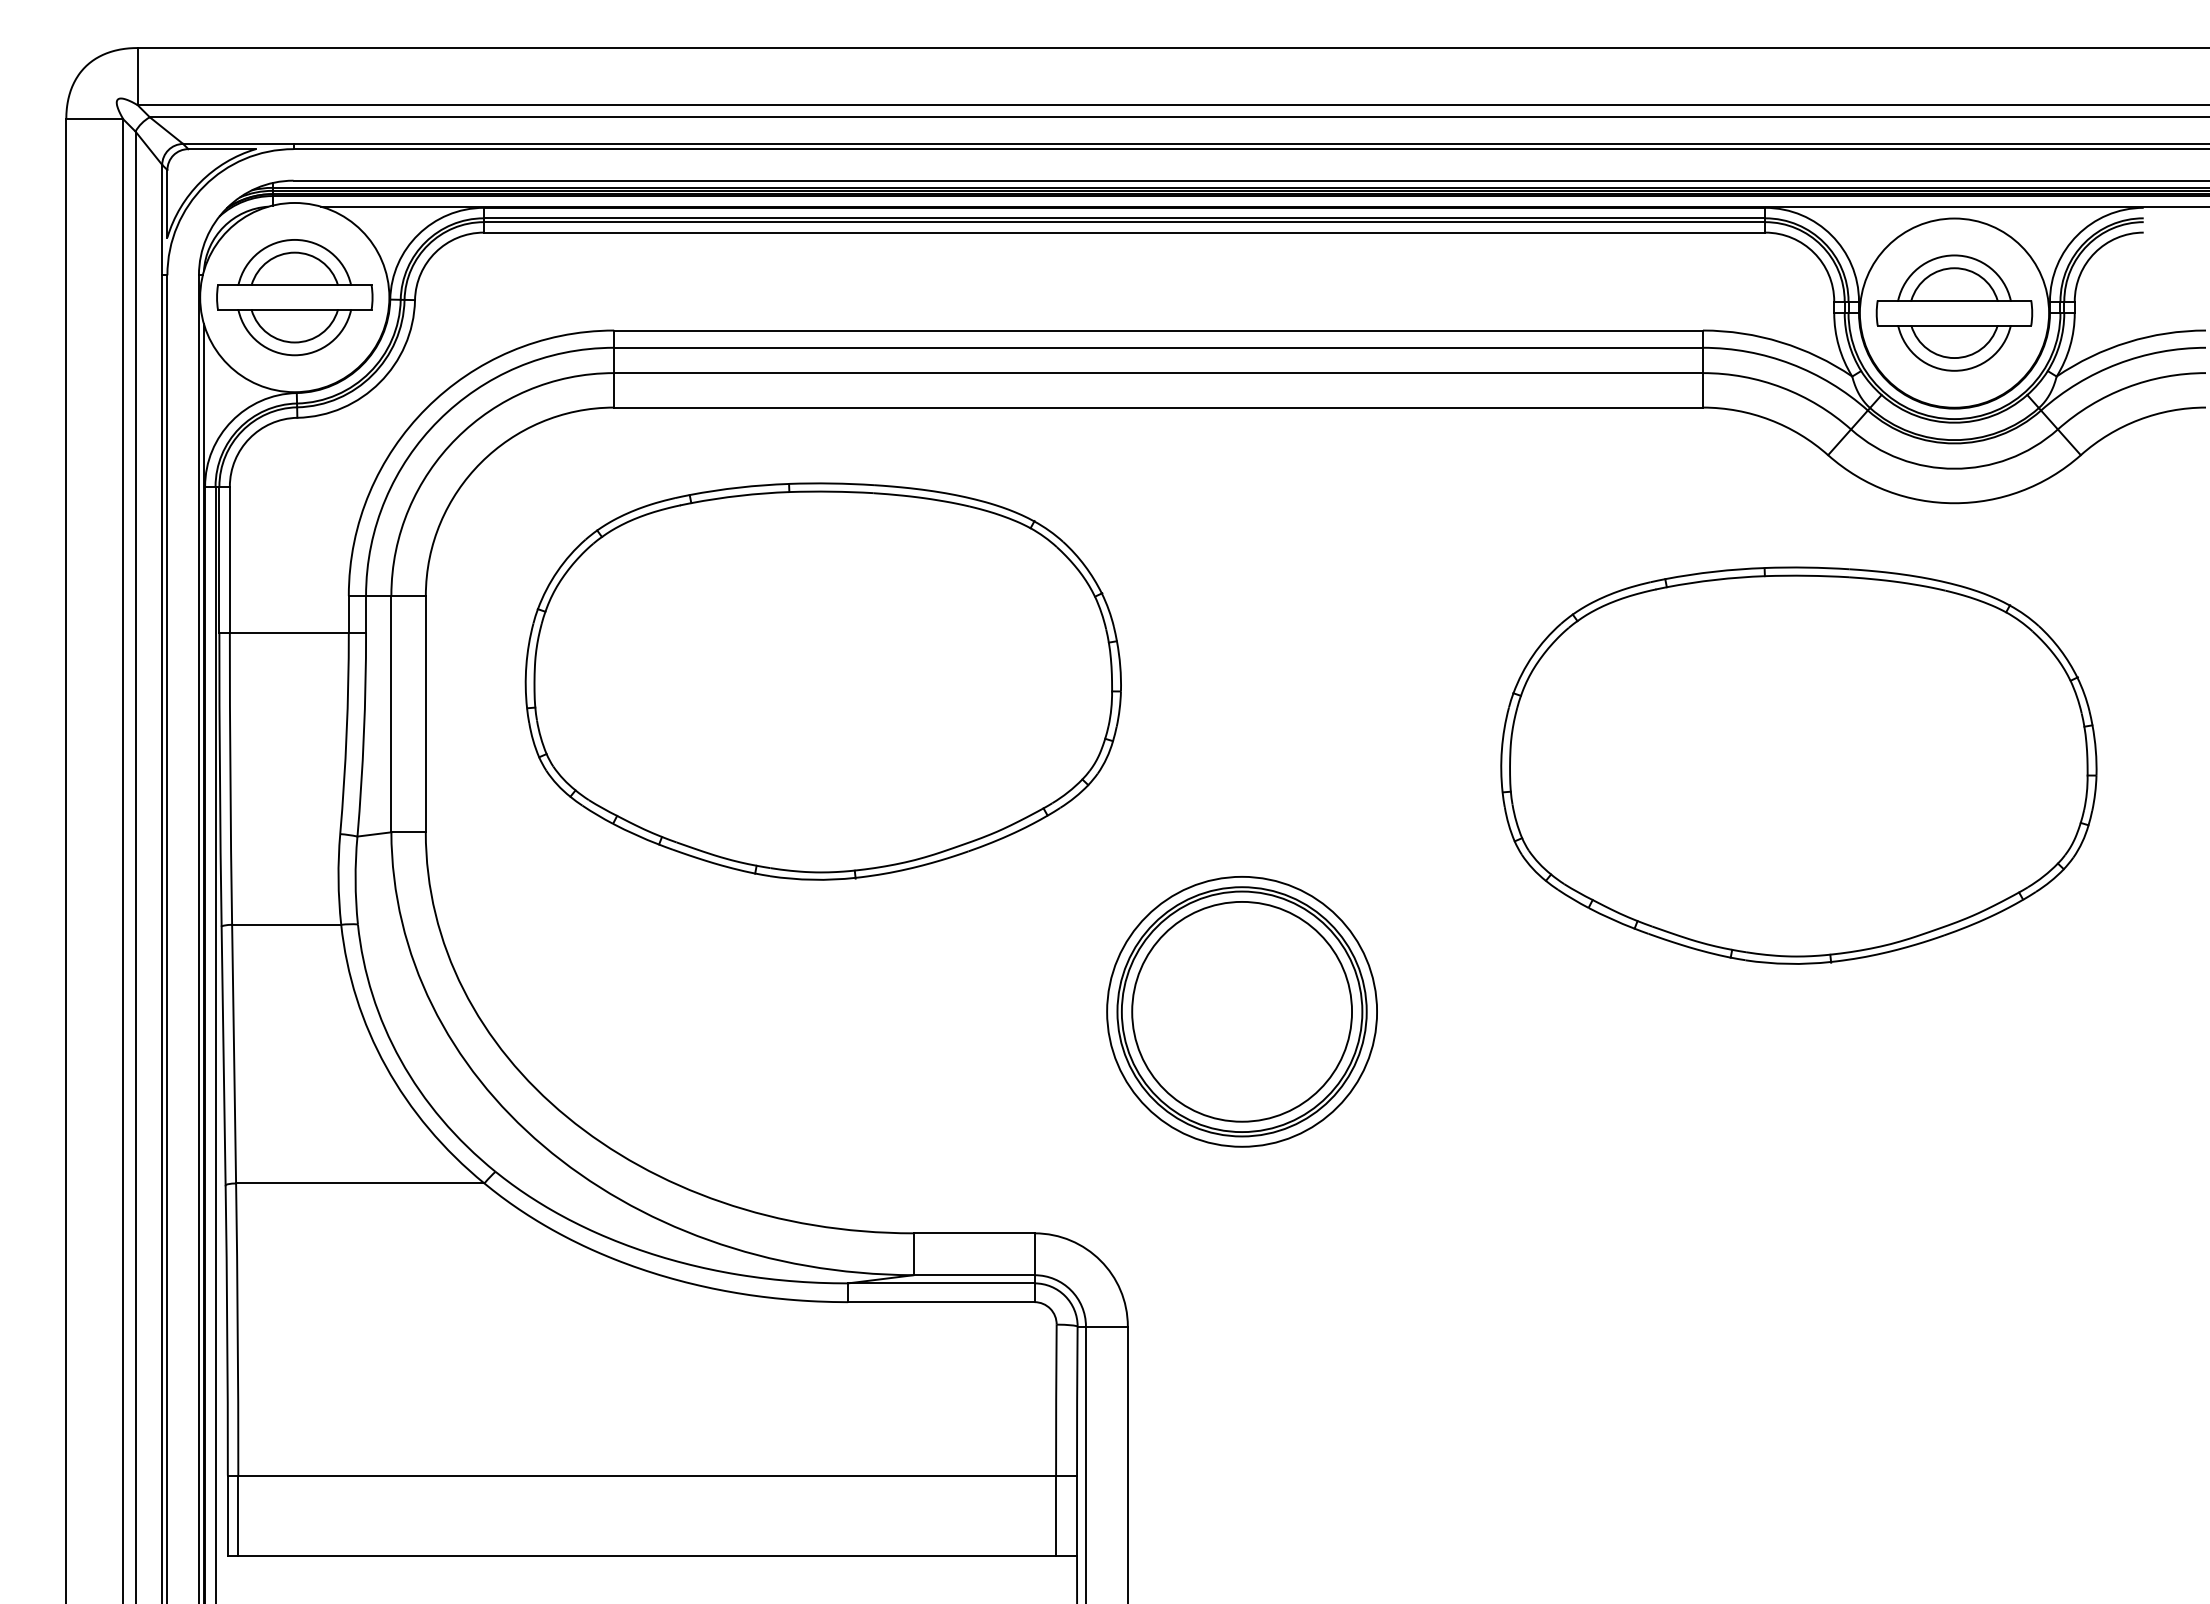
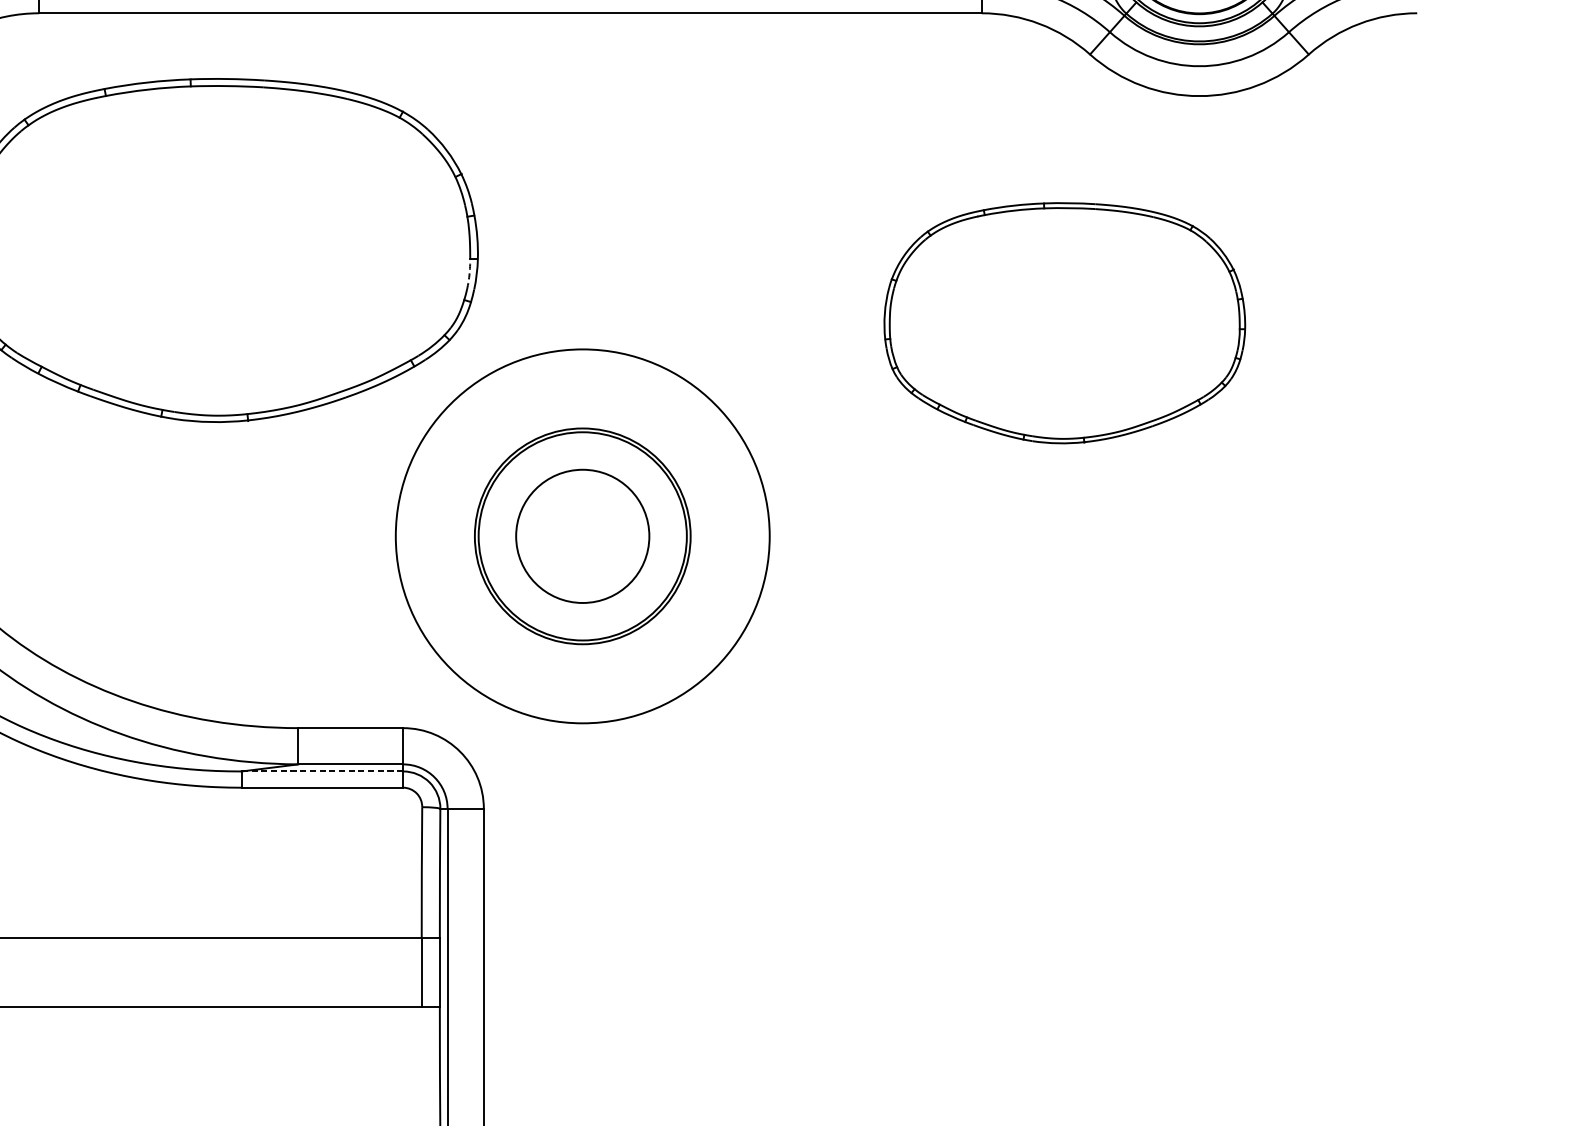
arc: (1111, 708) -> (469, 273), solid -> dashed
part: (1798, 765) -> (1064, 323), size x0.7
circle: (1242, 1011) -> (583, 536), size x0.7
circle: (1242, 1011) -> (583, 536), size x1.6
line: (940, 1283) -> (321, 771), solid -> dashed

